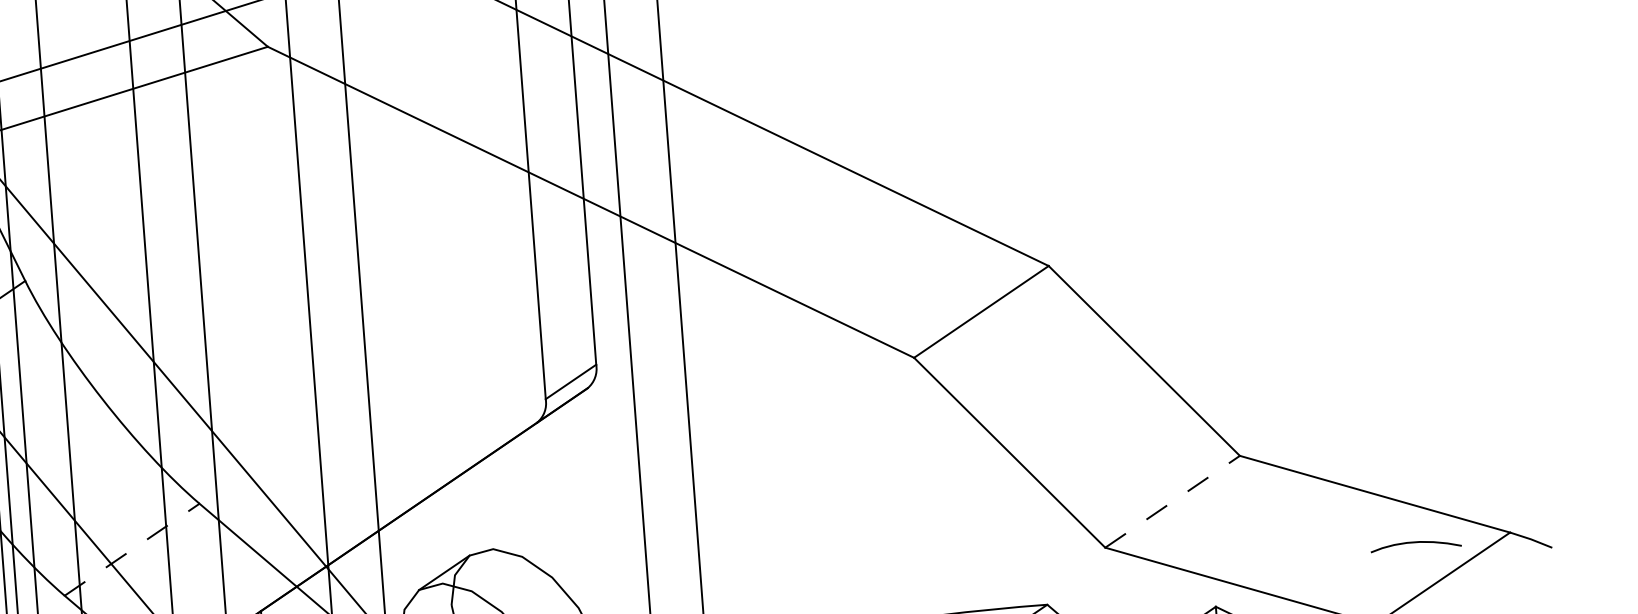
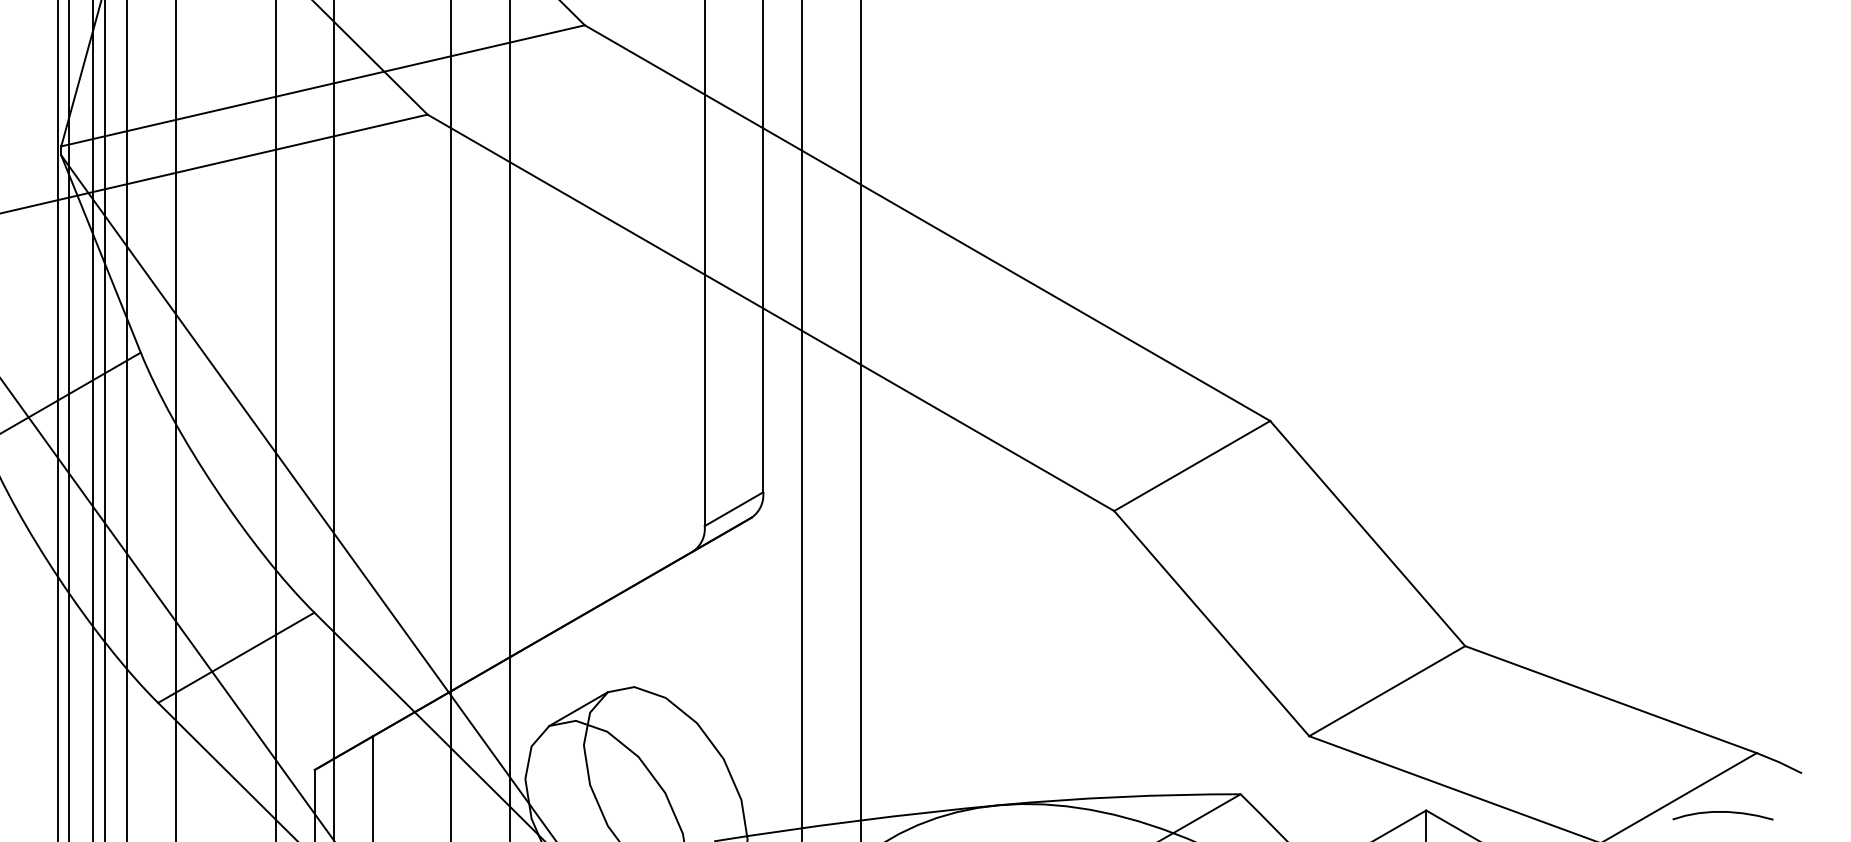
line: (1172, 501) -> (1387, 690), dashed -> solid
curve: (1415, 542) -> (1722, 812), moved
line: (132, 549) -> (236, 657), dashed -> solid

